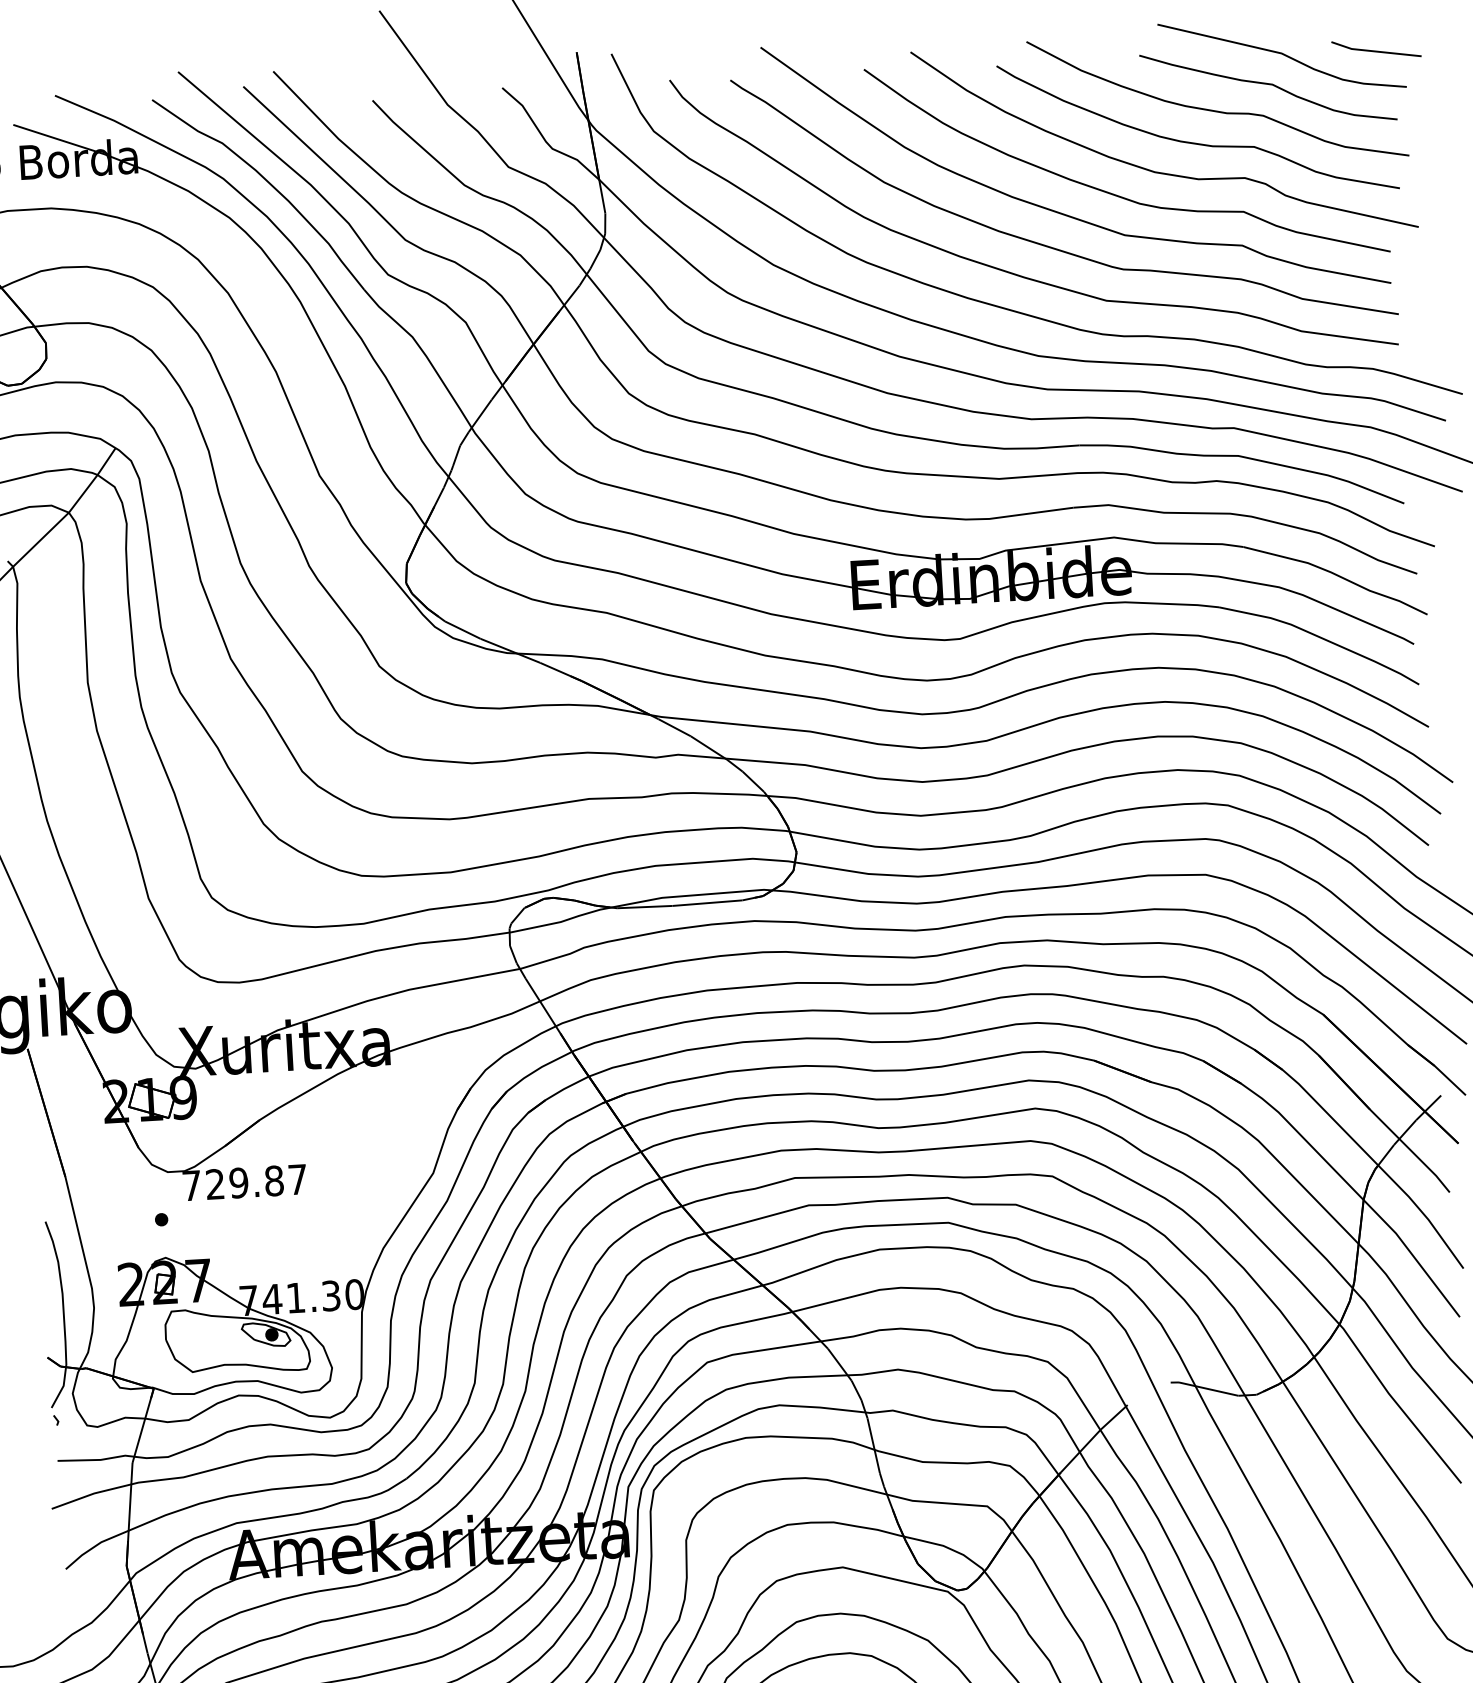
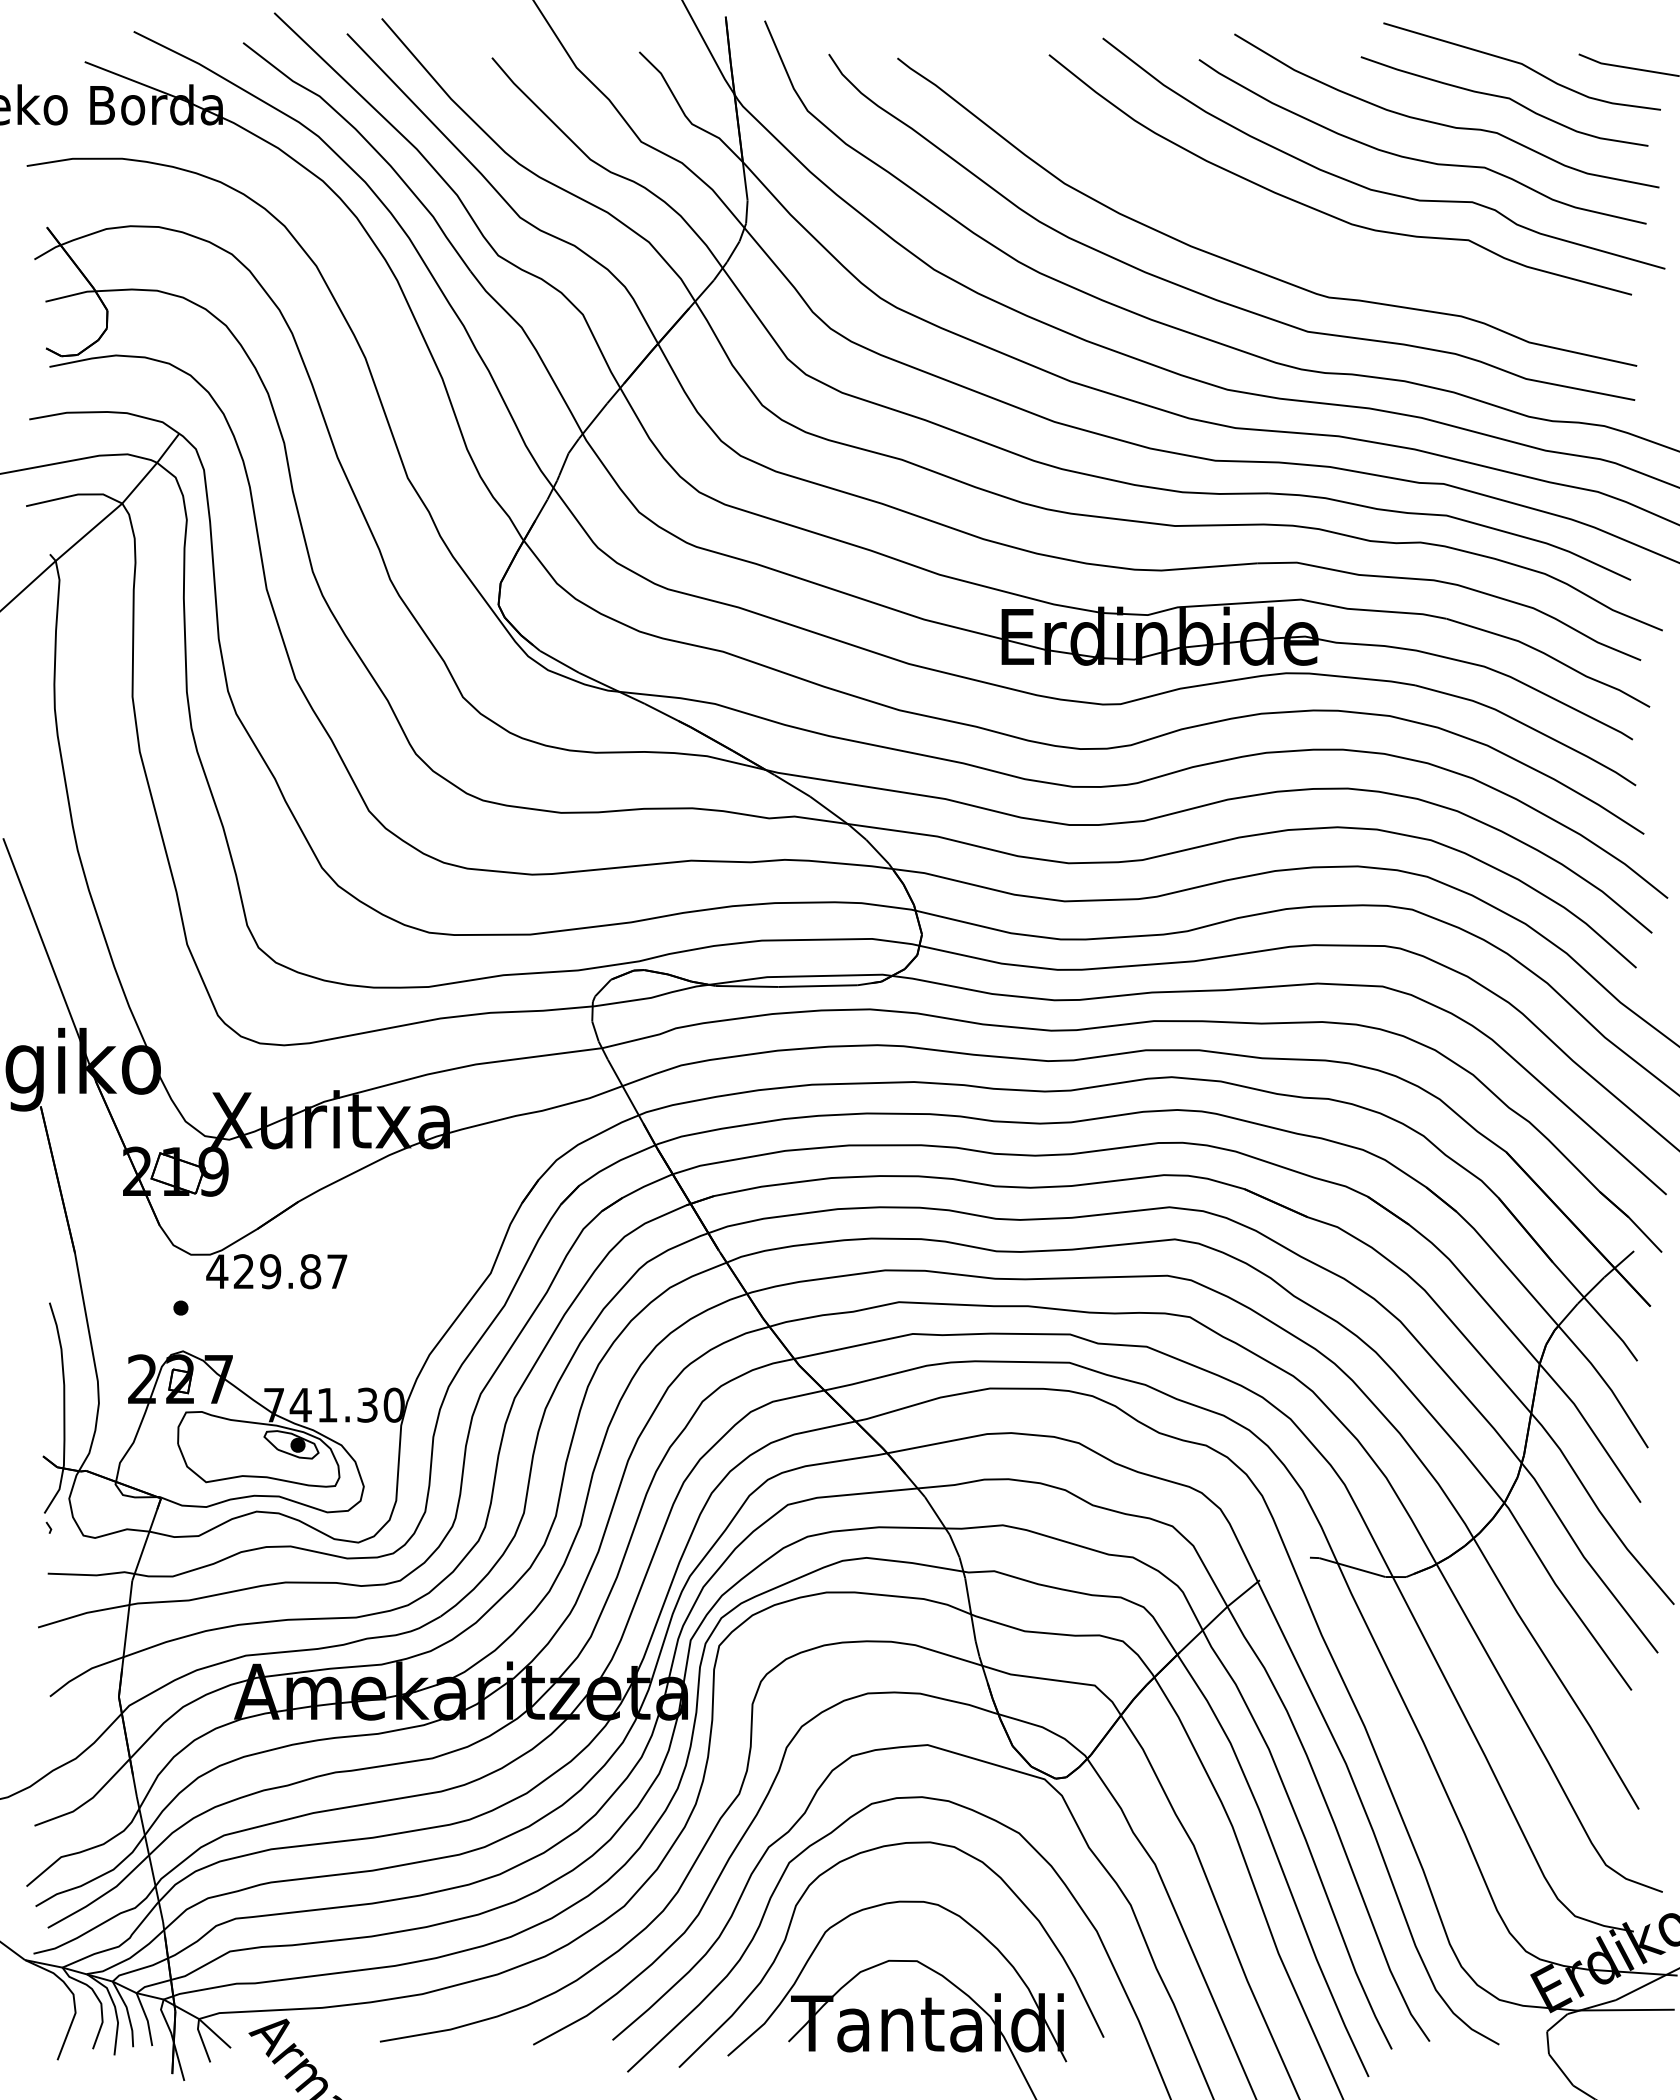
curve: (1057, 211) -> (1258, 227), removed
text: (192, 1185) -> (217, 1271), 729.87 -> 429.87

